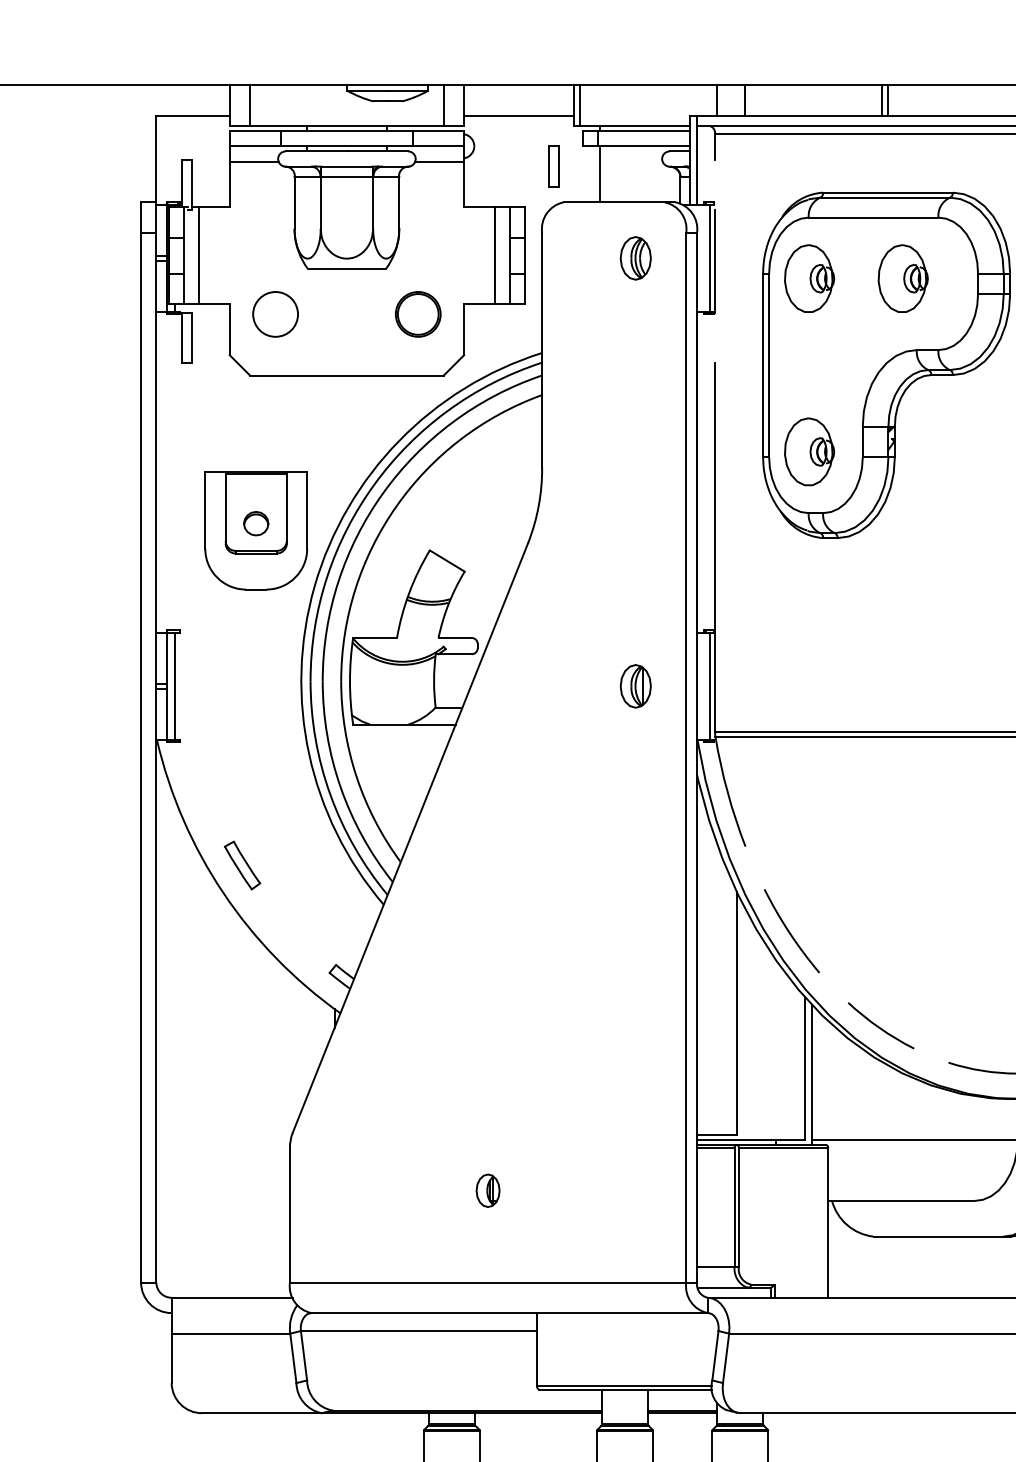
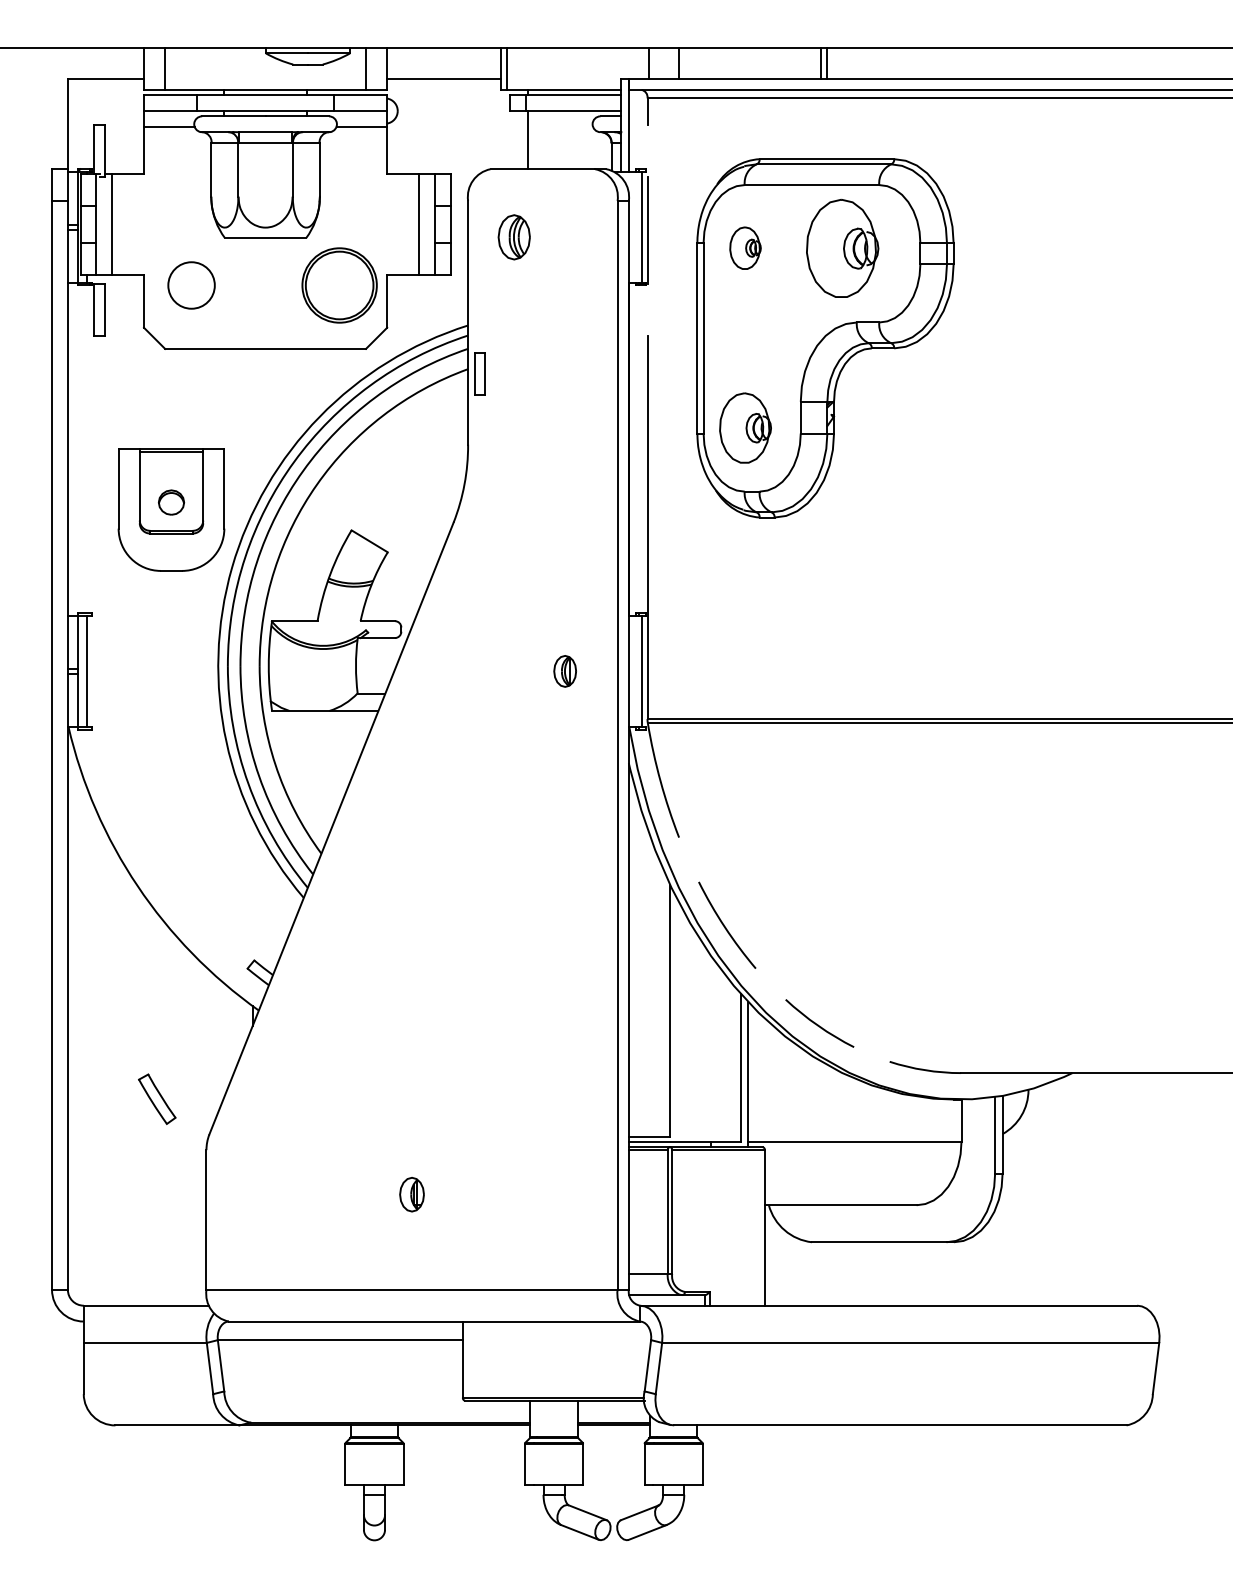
part: (553, 165) -> (479, 373), moved
part: (635, 258) -> (513, 237), moved
part: (809, 277) -> (745, 247), size x0.6
part: (903, 277) -> (842, 247), size x1.4
part: (418, 314) -> (339, 285), size x1.6
part: (635, 686) -> (564, 671), size x0.7
part: (242, 864) -> (157, 1098), moved

